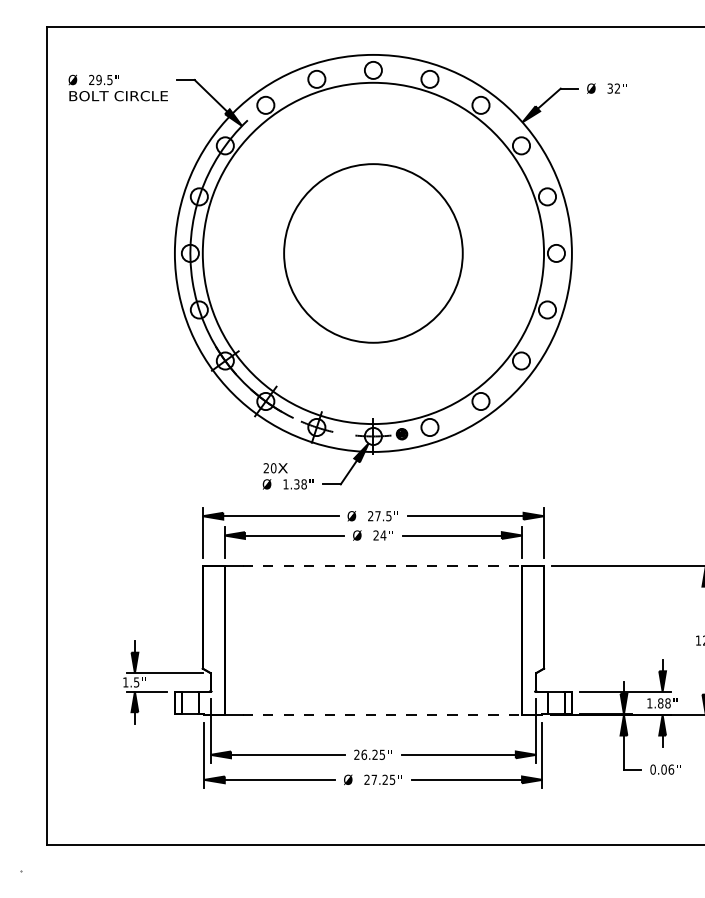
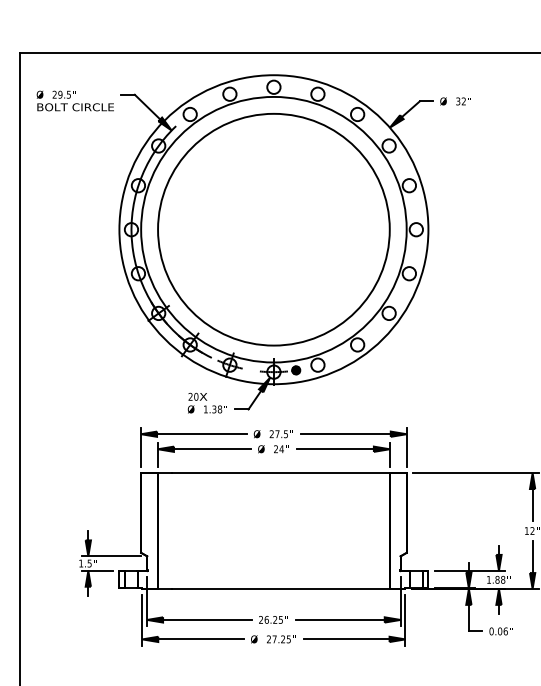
circle: (373, 253) -> (273, 229), size x1.67
line: (382, 566) -> (280, 473), dashed -> solid
line: (382, 715) -> (280, 589), dashed -> solid

